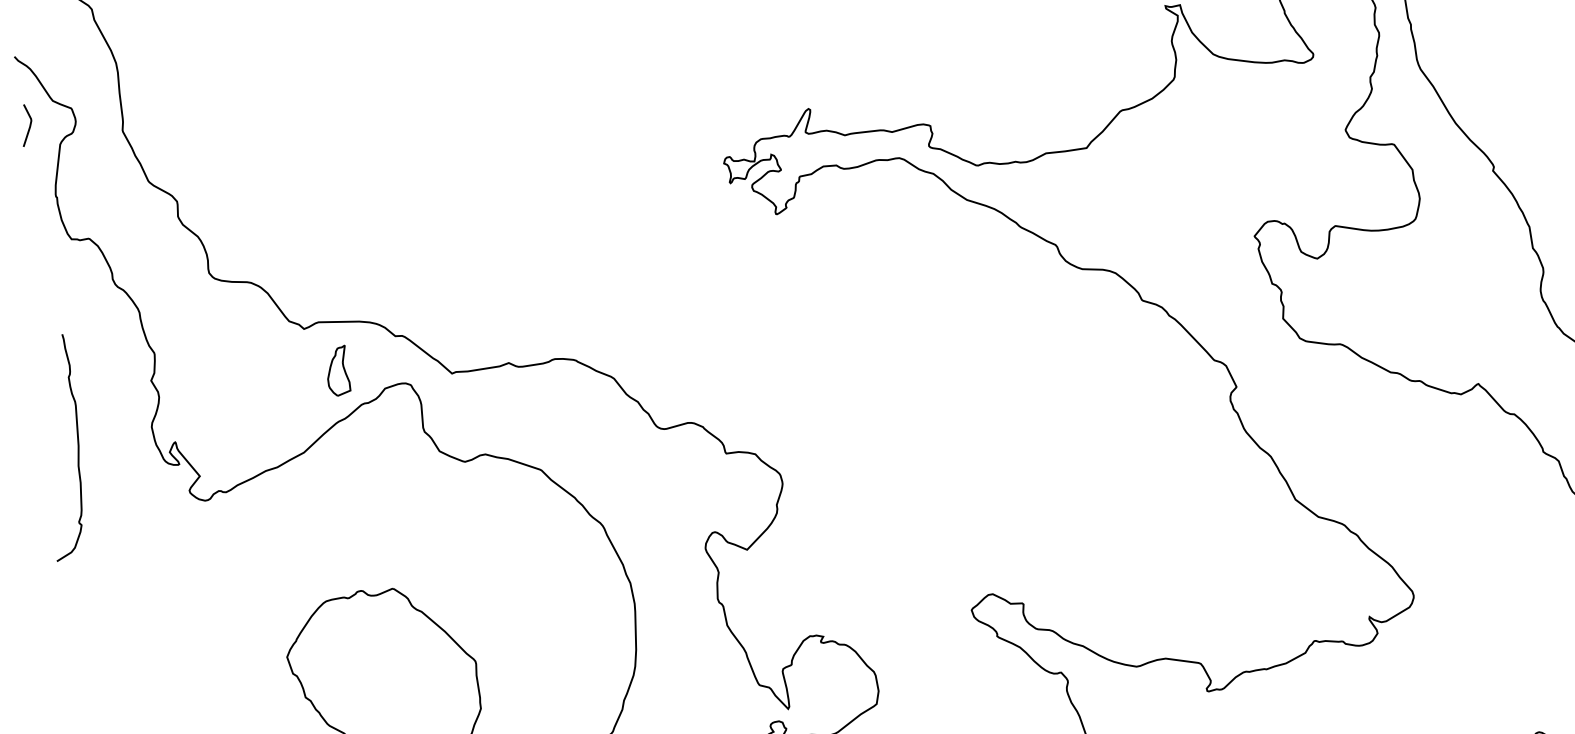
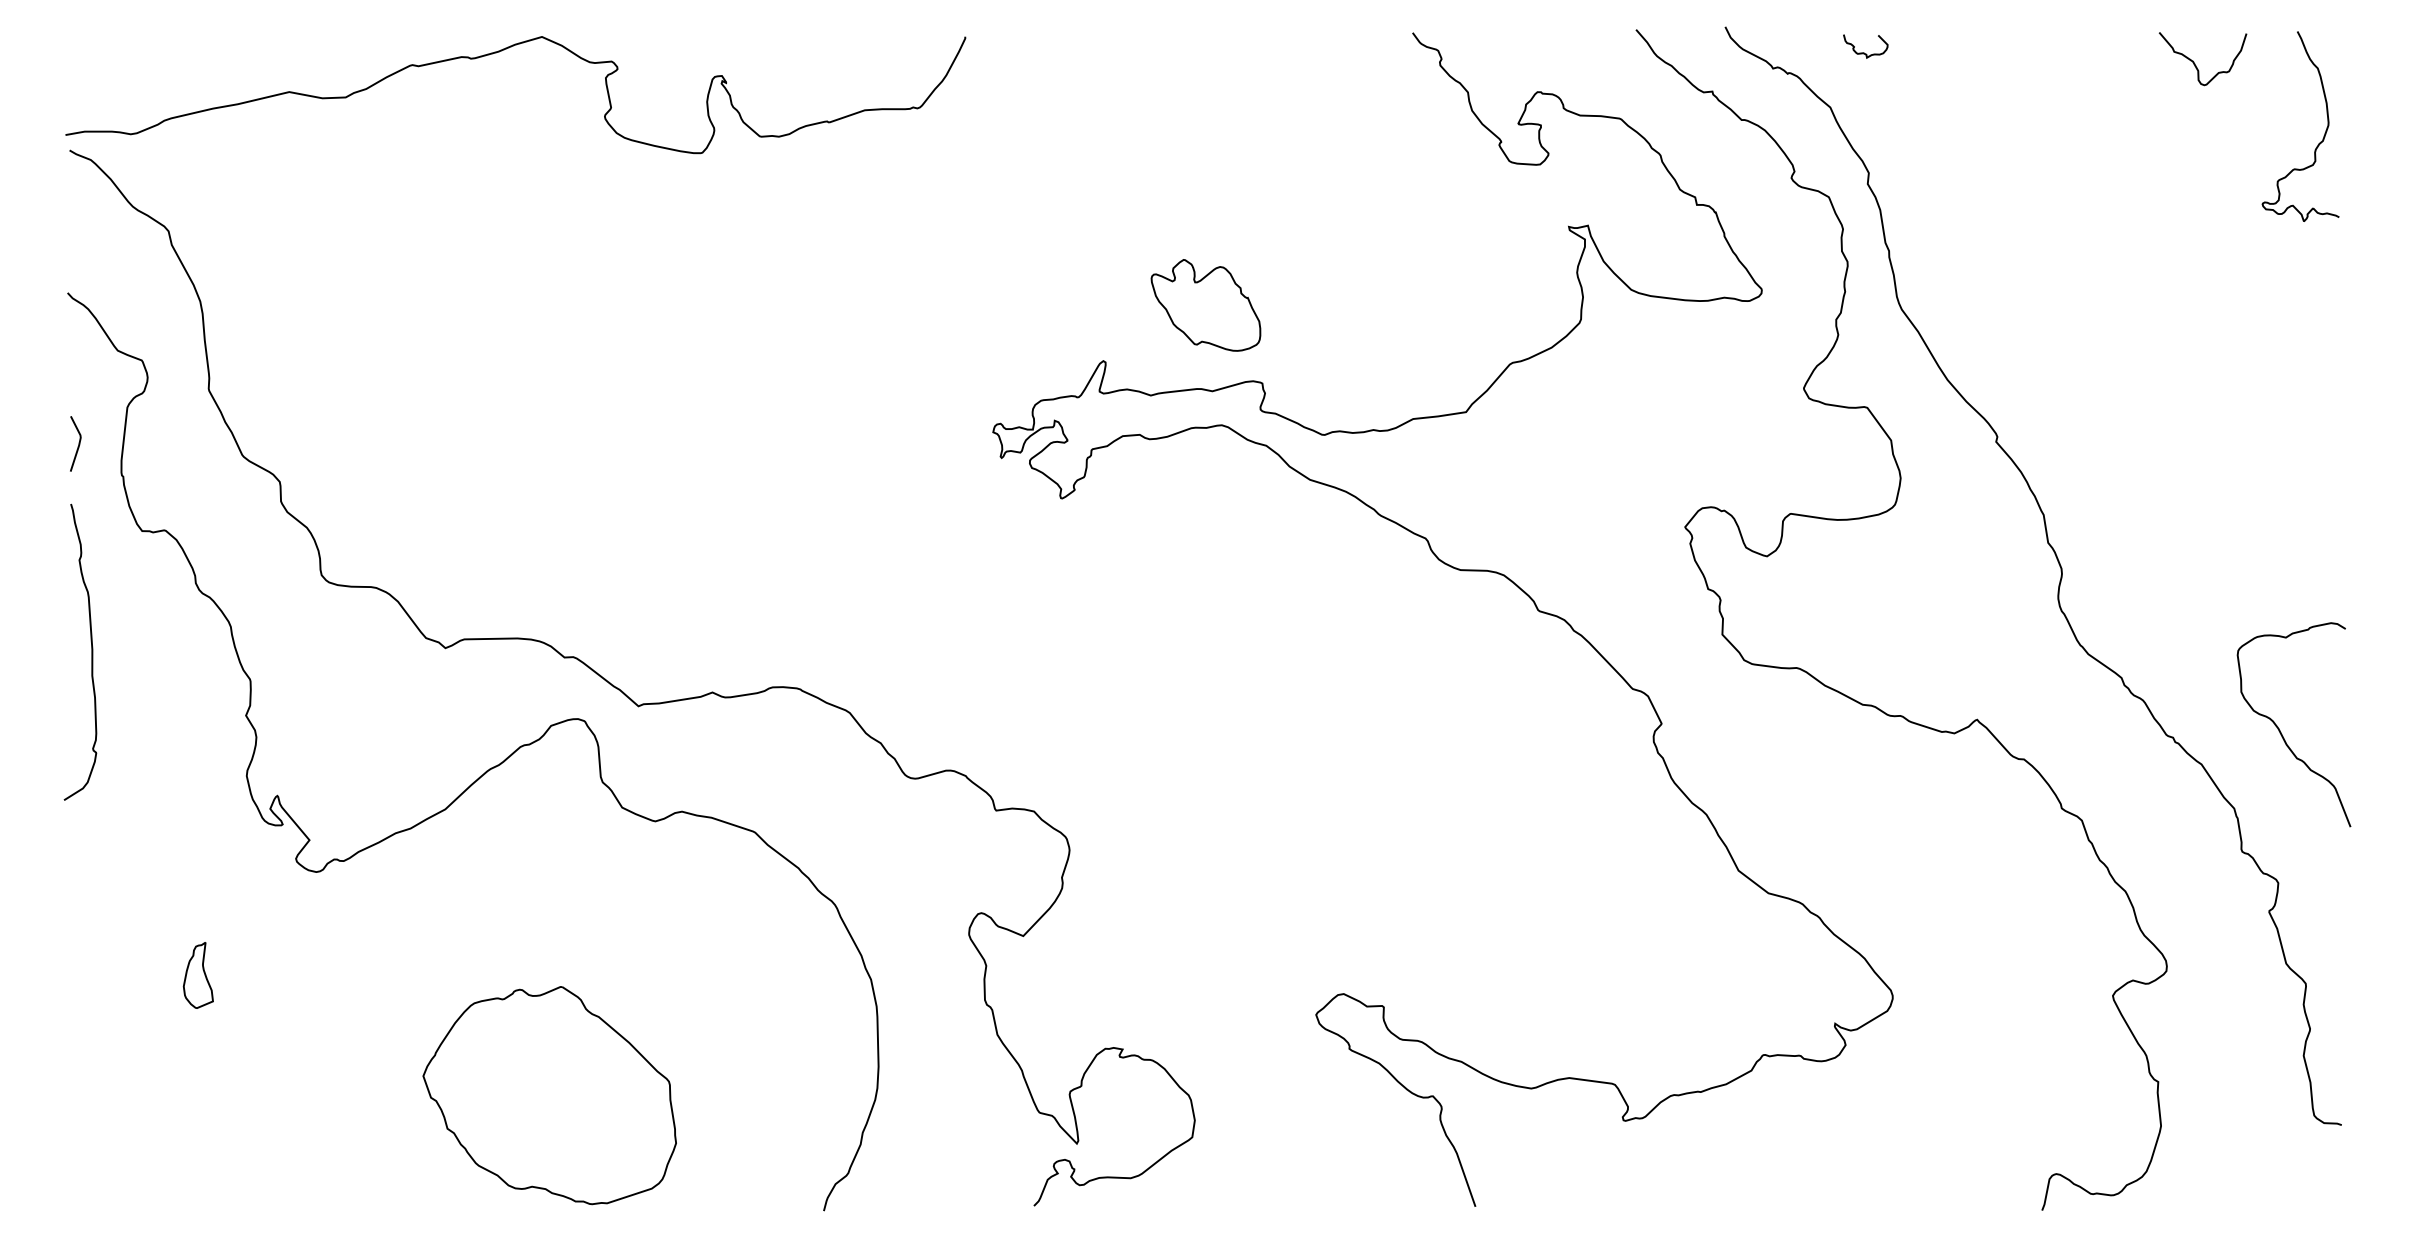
part: (886, 66) -> (1205, 305), added
line: (29, 125) -> (78, 443), moved
part: (338, 370) -> (197, 975), moved
curve: (77, 447) -> (91, 651), moved

